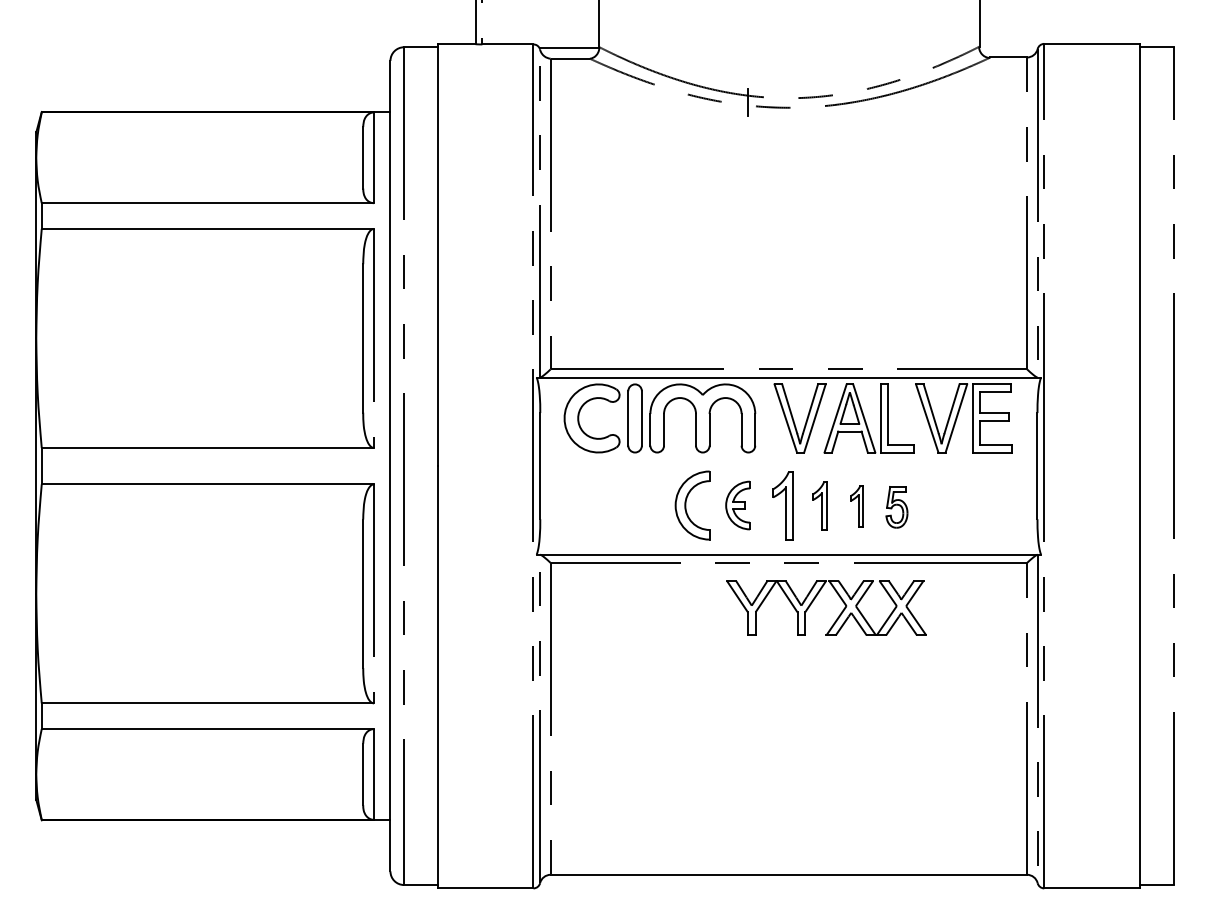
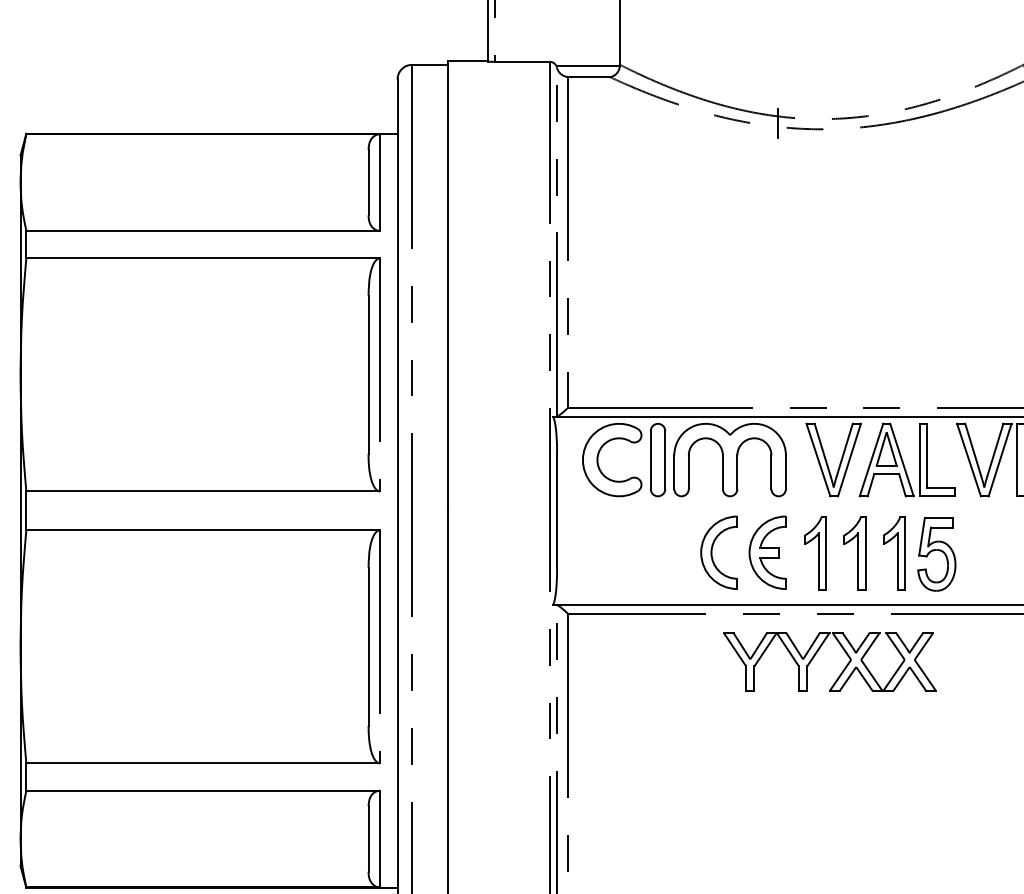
part: (737, 505) -> (767, 552), size x1.43
part: (819, 505) -> (854, 552), size x1.43
part: (856, 505) -> (893, 552), size x1.67
part: (896, 507) -> (936, 554), size x1.67
part: (814, 600) -> (817, 653), moved

